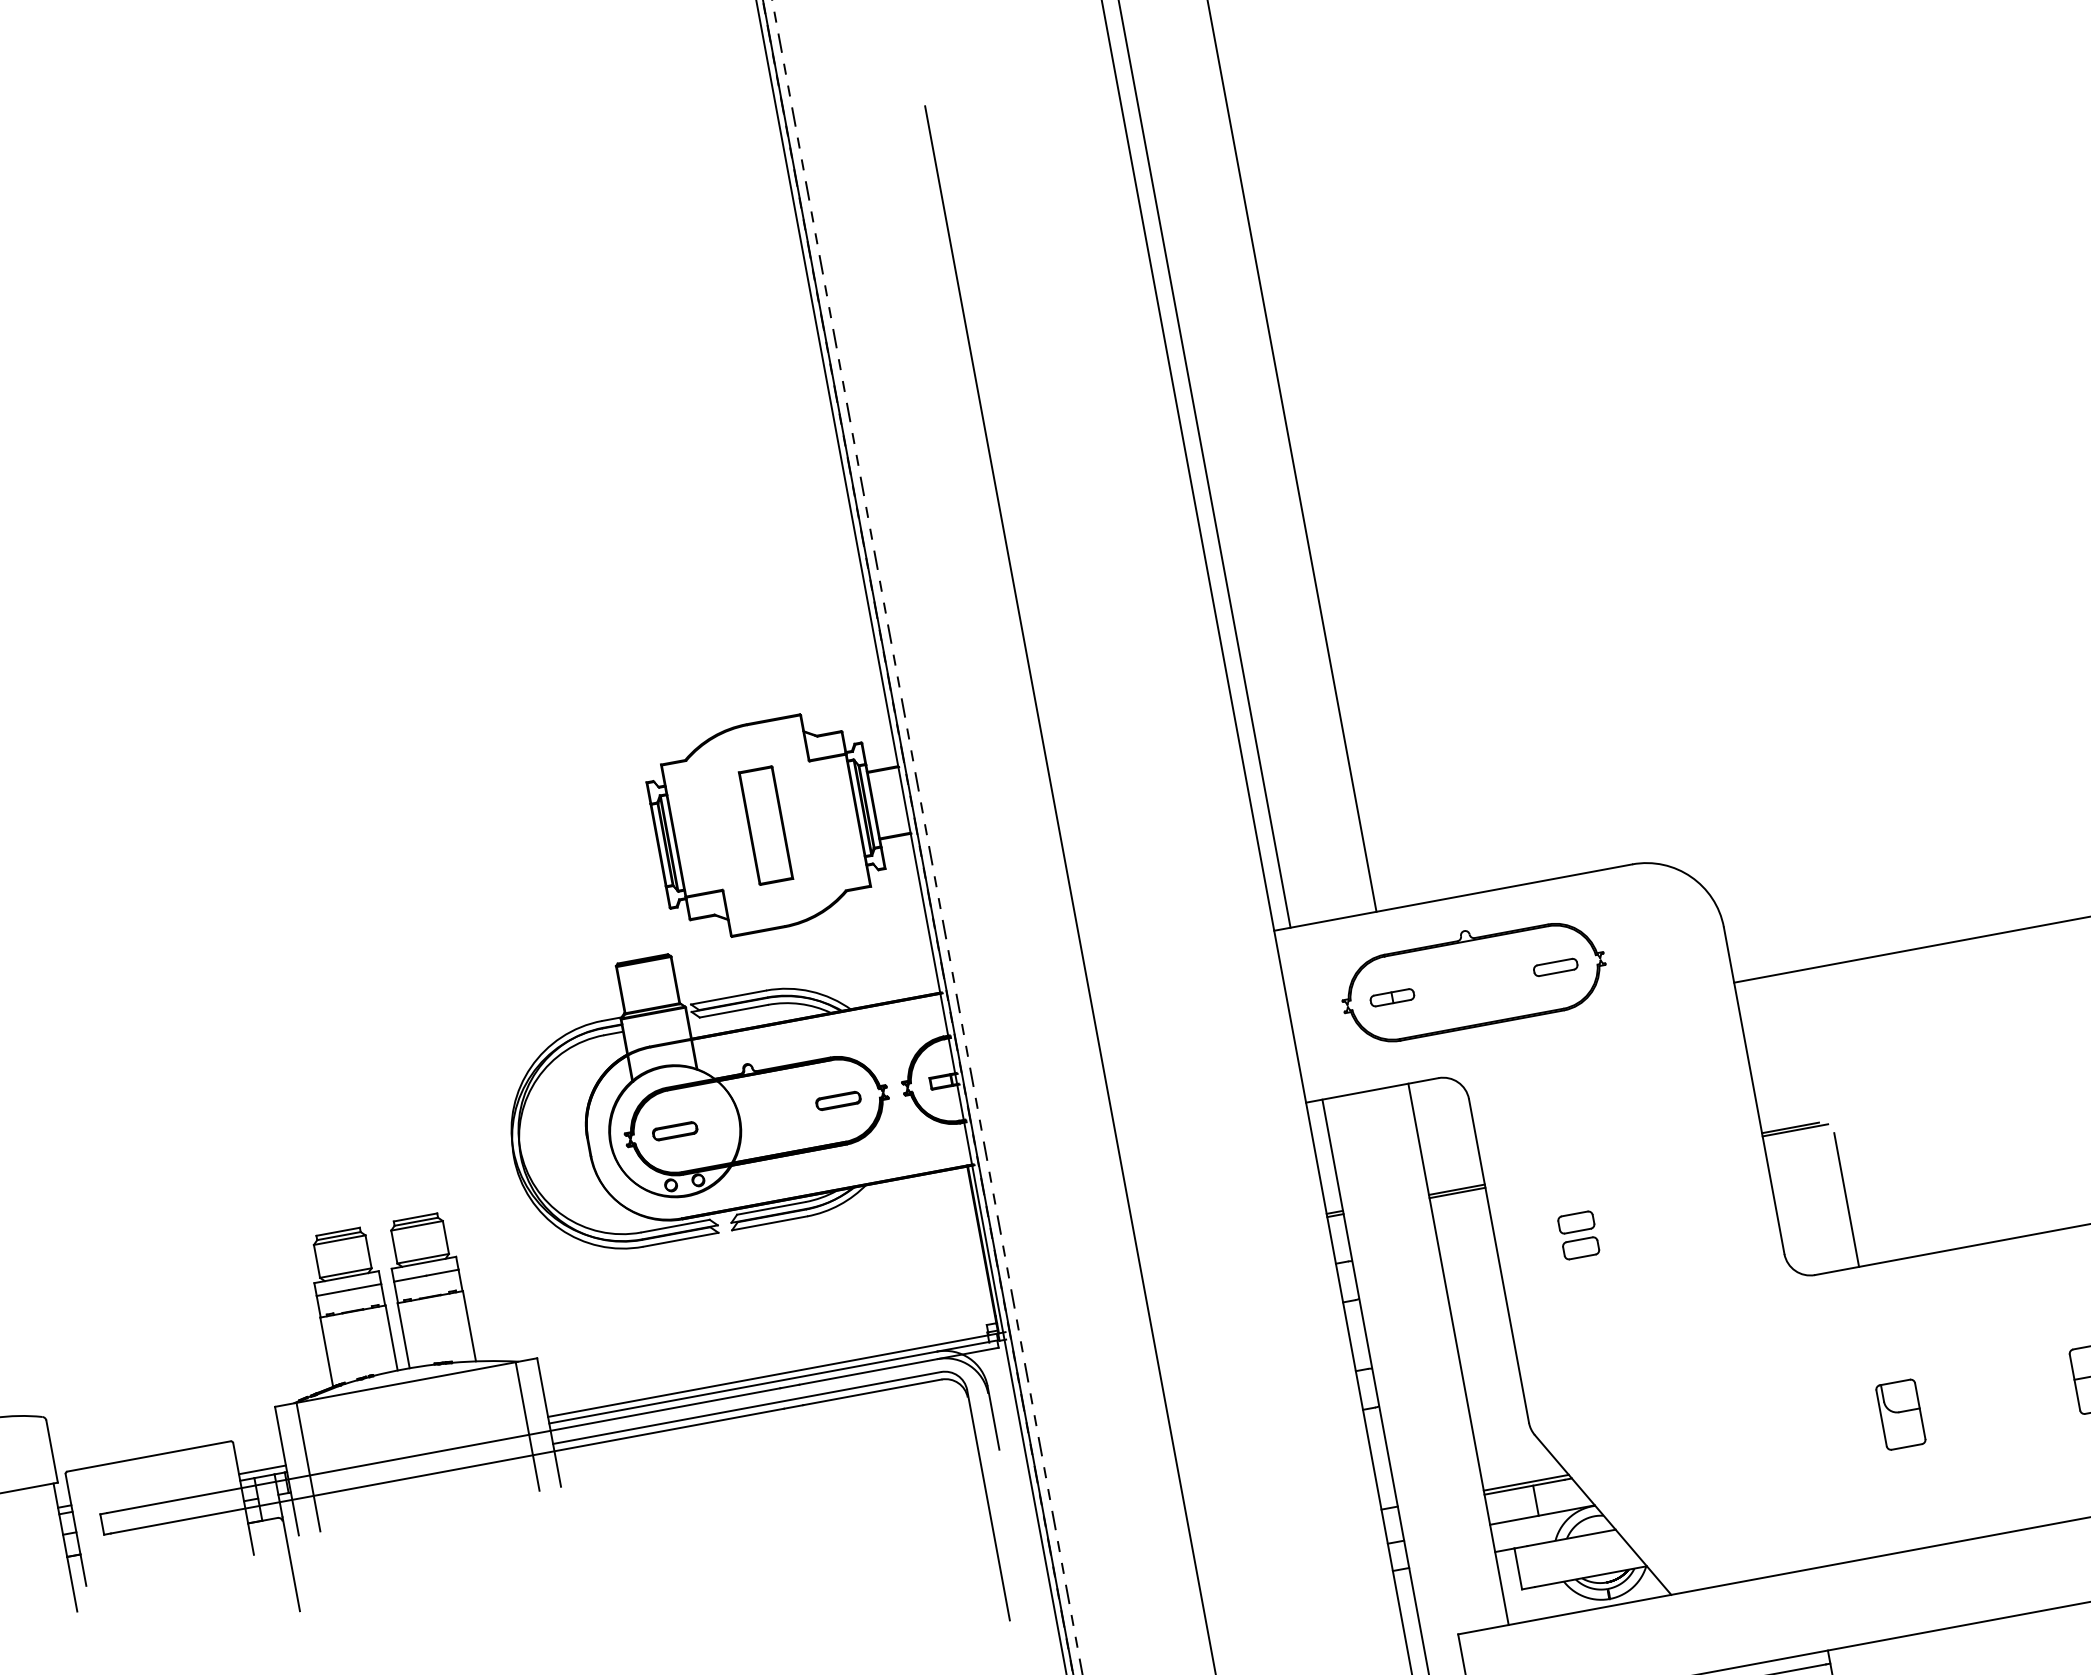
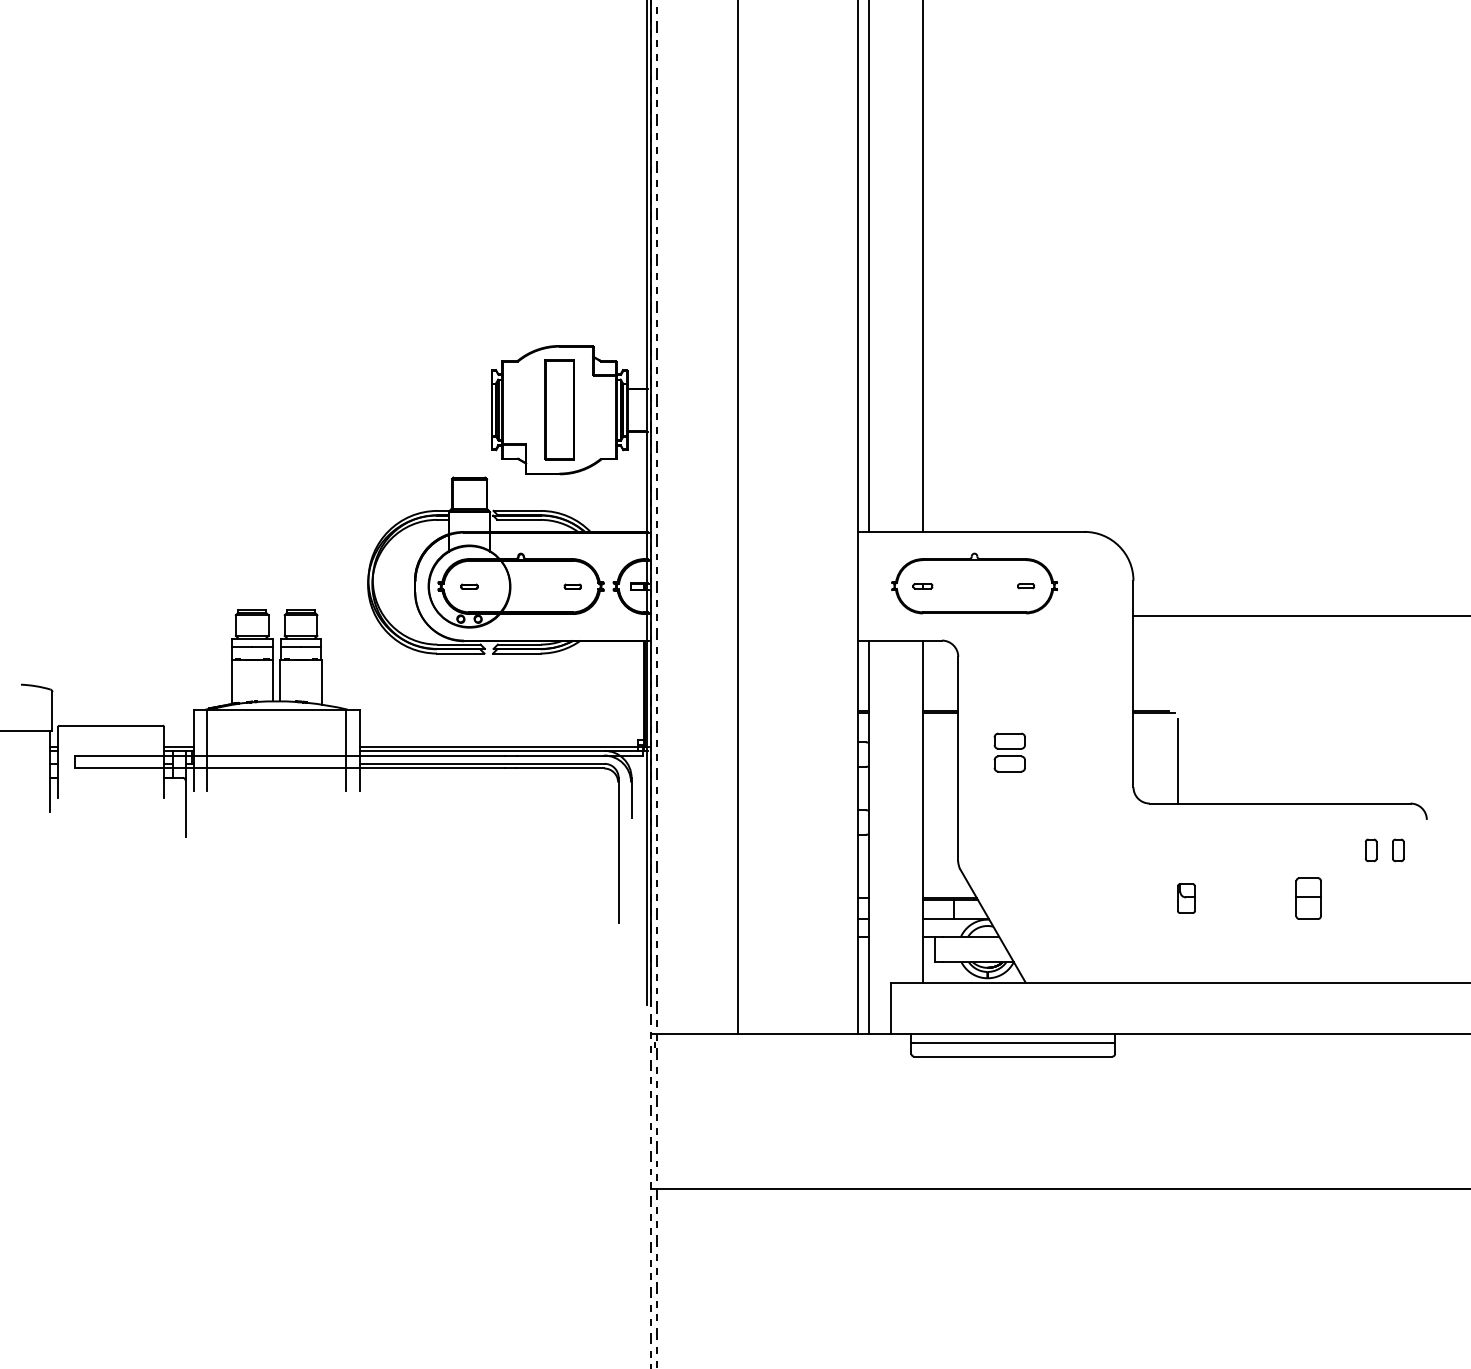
part: (765, 826) -> (559, 410), size x1.4
part: (1554, 968) -> (1025, 586), size x0.6
part: (1391, 998) -> (922, 586), size x0.7
part: (838, 1100) -> (572, 586), size x0.6
part: (675, 1131) -> (469, 586), size x0.6
part: (1578, 1235) -> (1009, 752), size x1.4
part: (1900, 1414) -> (1186, 898), size x0.7

